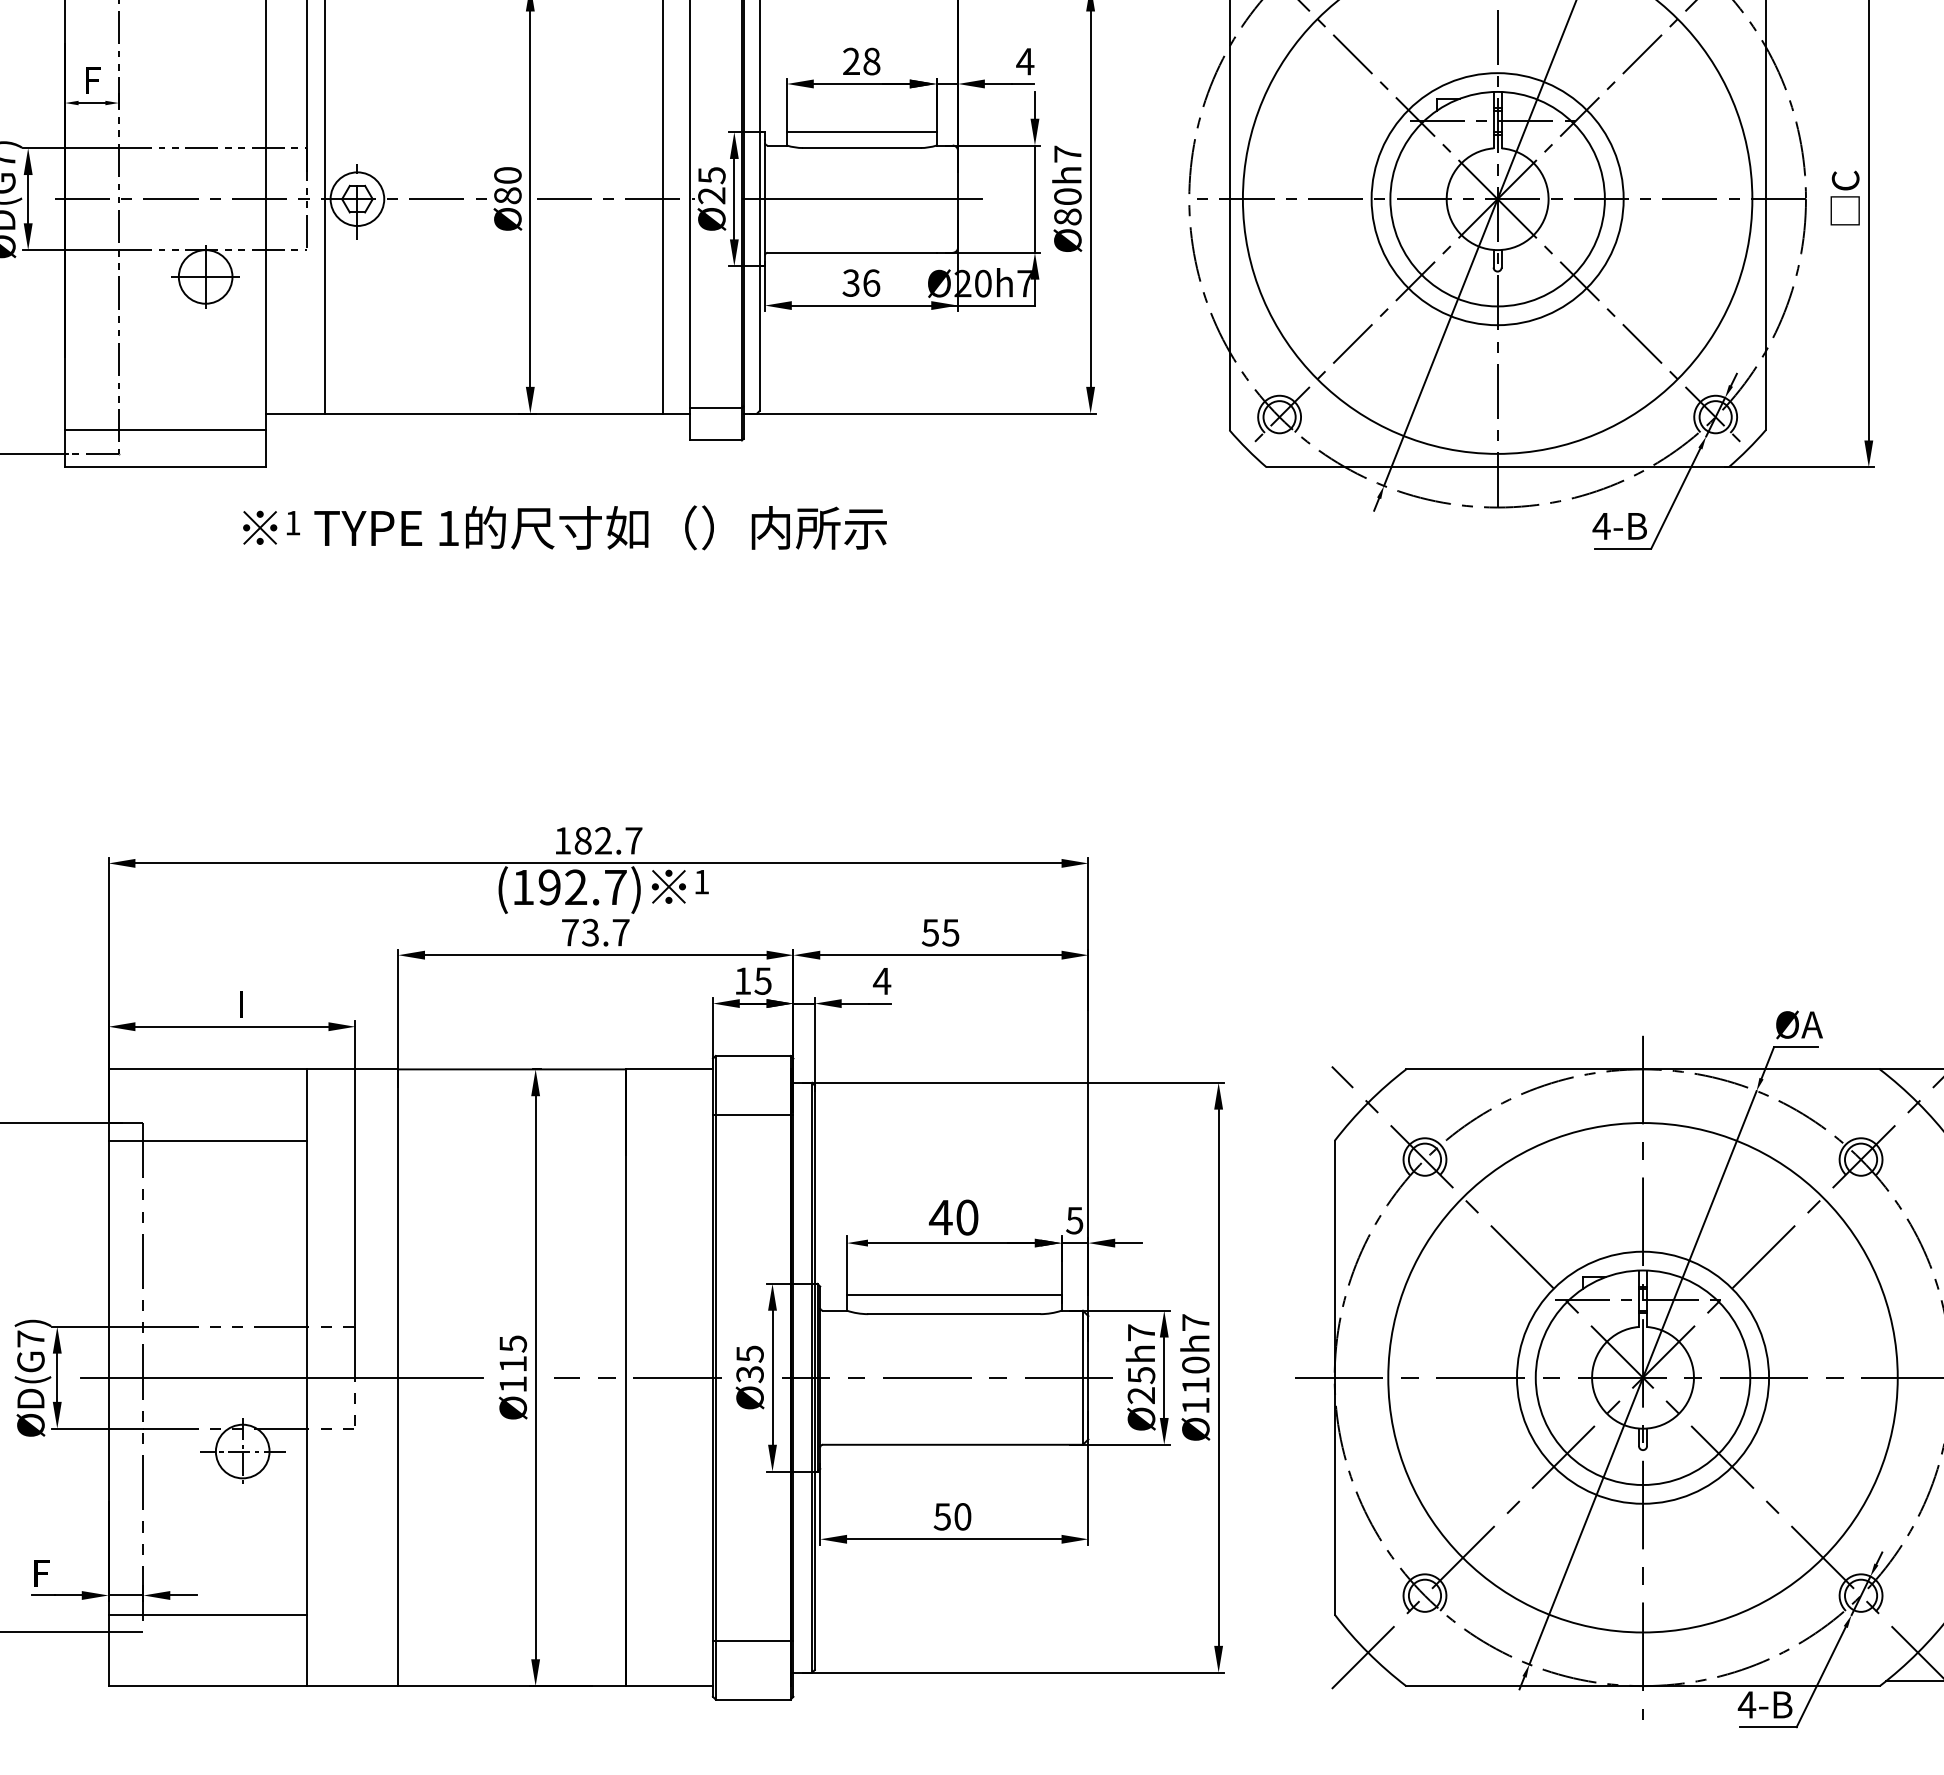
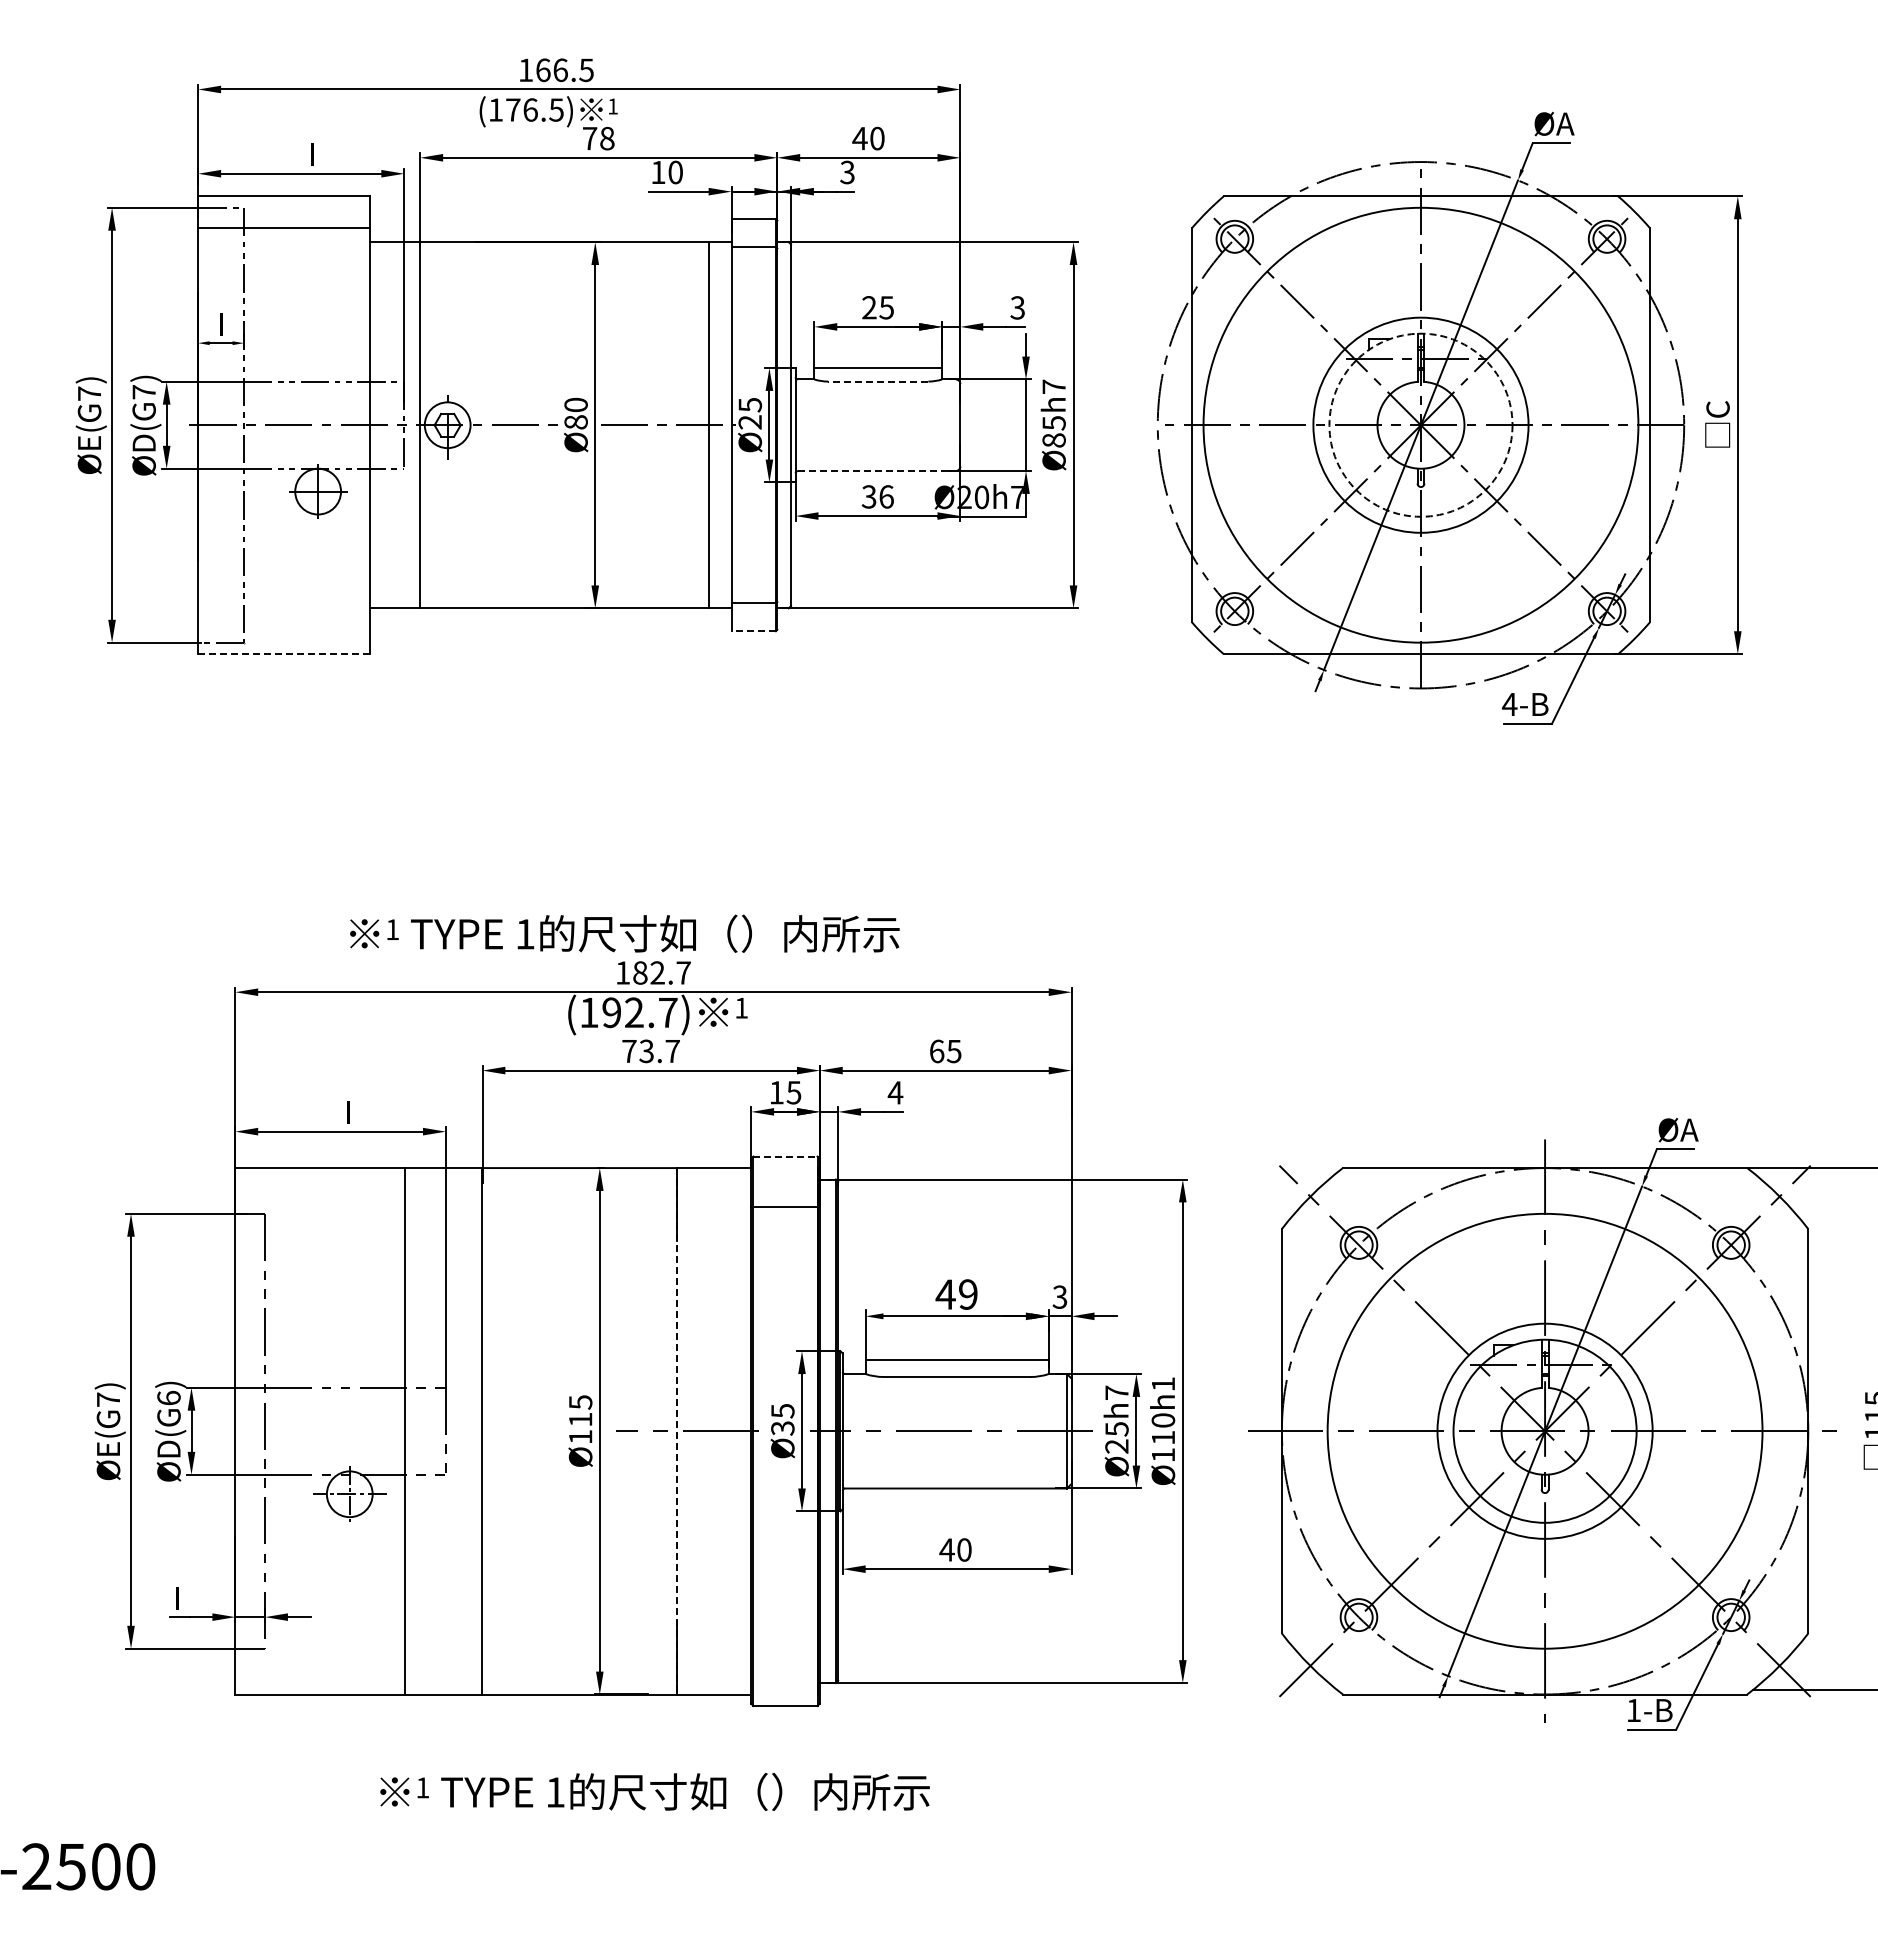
text: (871, 61) -> (886, 307), 28 -> 25
text: (1024, 61) -> (1017, 307), 4 -> 3
text: (93, 81) -> (222, 324), F -> I
line: (860, 147) -> (877, 381), solid -> dashed
text: (1067, 197) -> (1053, 423), 80h7 -> 85h7
circle: (1497, 198) -> (1420, 424), solid -> dashed
line: (863, 199) -> (879, 425), removed
line: (852, 253) -> (870, 471), solid -> dashed
line: (165, 430) -> (283, 622), removed
line: (715, 440) -> (753, 631), solid -> dashed
line: (166, 467) -> (284, 654), solid -> dashed
text: (564, 527) -> (624, 933), moved
text: (930, 932) -> (936, 1051), 55 -> 65
line: (754, 1055) -> (786, 1156), solid -> dashed
line: (207, 1141) -> (319, 1229), removed
text: (967, 1217) -> (968, 1294), 40 -> 49
text: (1075, 1219) -> (1060, 1296), 5 -> 3
text: (1196, 1322) -> (1163, 1384), Ø110h7 -> Ø110h1
text: (30, 1338) -> (168, 1397), D(G7) -> D(G6)
line: (281, 1378) -> (382, 1431), removed
line: (626, 1378) -> (677, 1431), solid -> dashed
text: (941, 1516) -> (946, 1549), 50 -> 40
text: (42, 1573) -> (178, 1598), F -> I
line: (207, 1614) -> (319, 1633), removed
line: (753, 1640) -> (785, 1655), removed
text: (1746, 1704) -> (1633, 1710), 4-B -> 1-B

